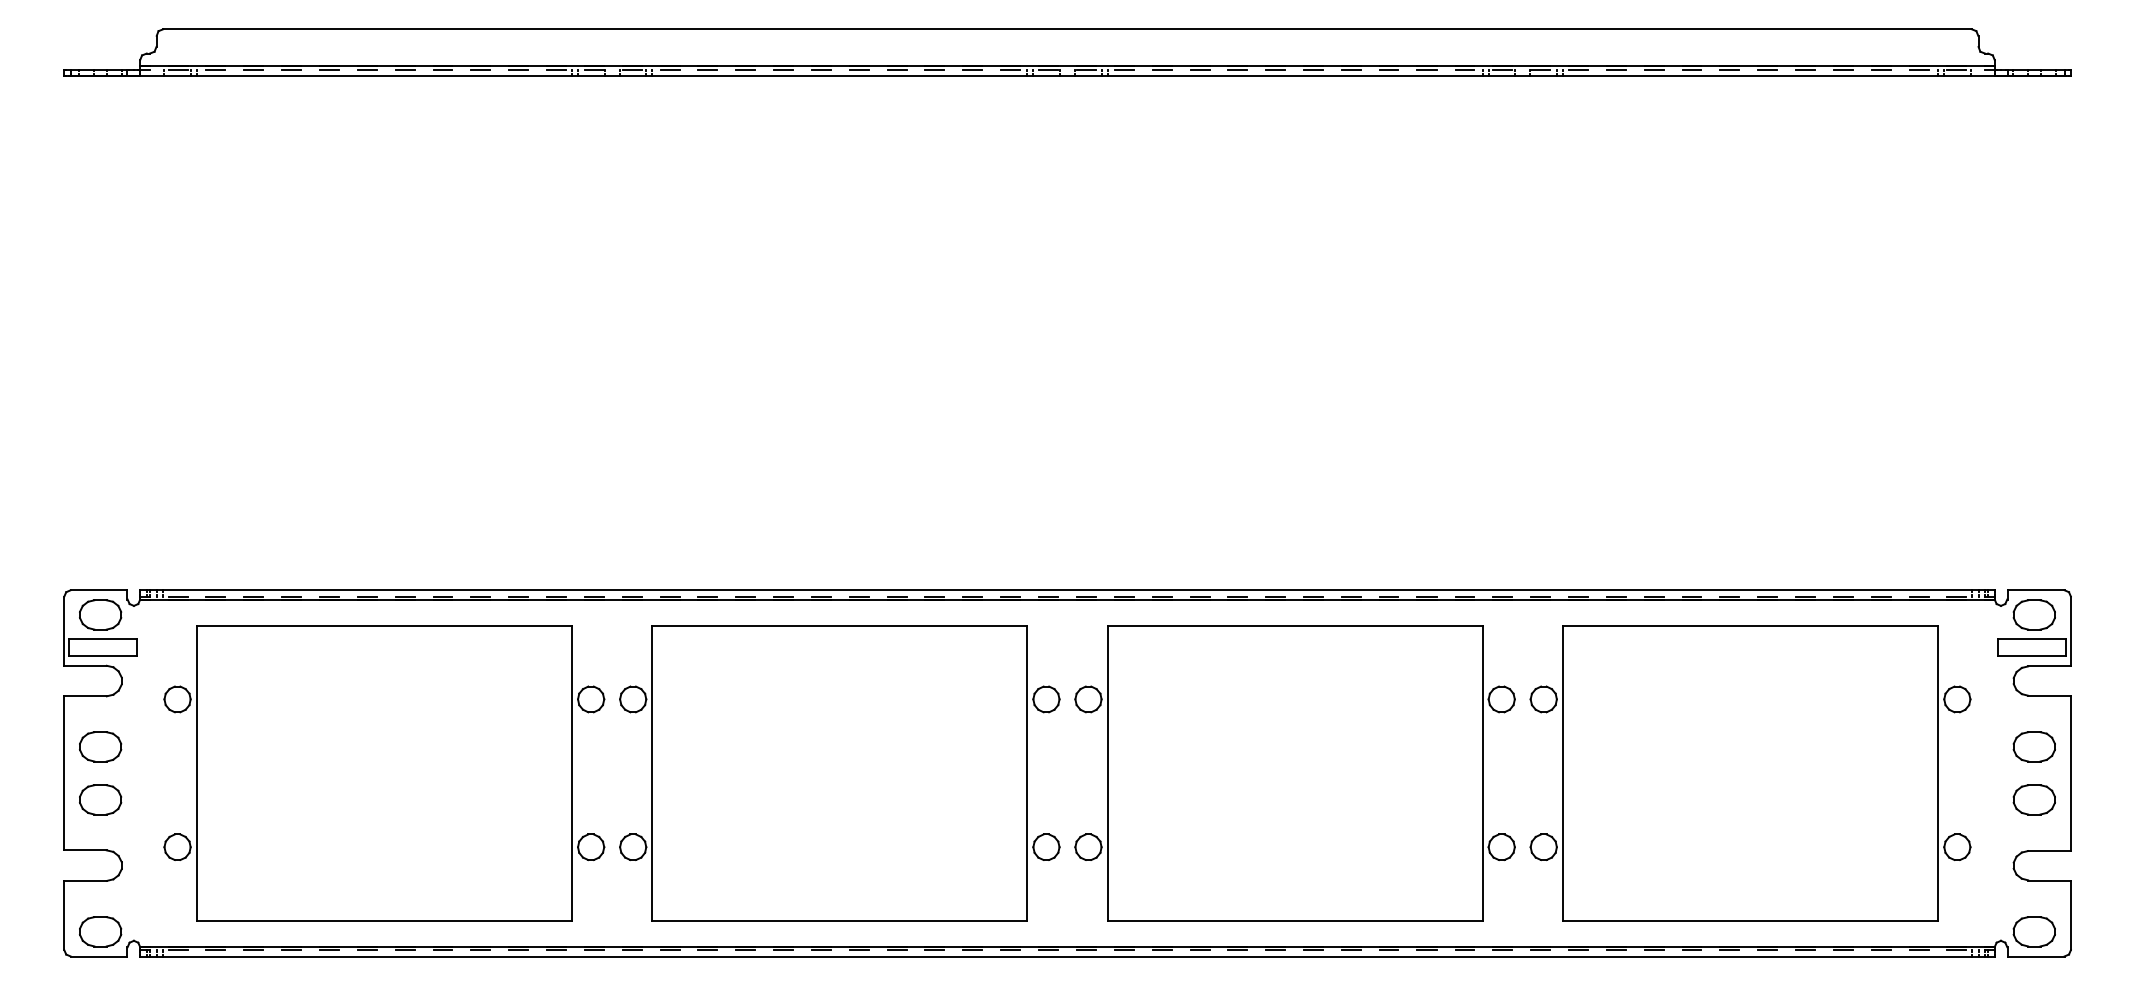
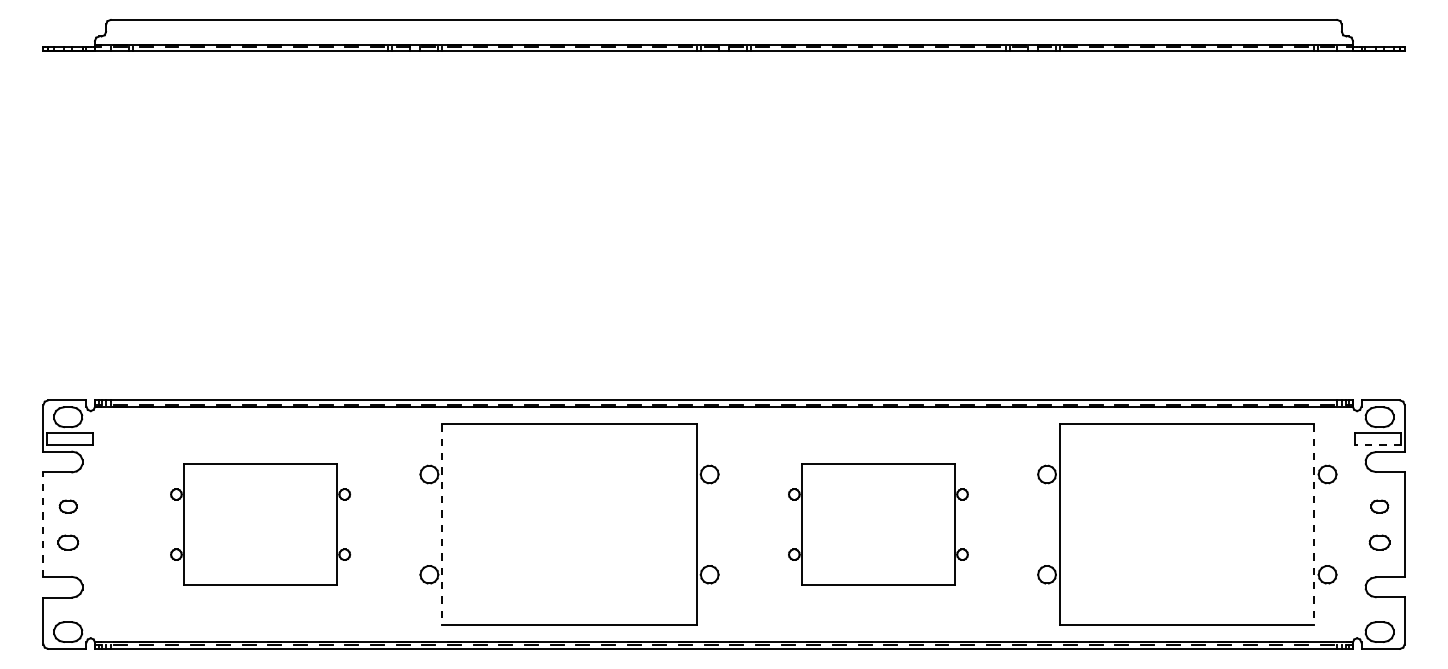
line: (2032, 655) -> (1378, 444), solid -> dashed
part: (101, 746) -> (68, 506), size x0.6
part: (2033, 746) -> (1379, 506), size x0.6
line: (64, 773) -> (43, 524), solid -> dashed
part: (384, 773) -> (260, 524), size x0.6
part: (1295, 773) -> (878, 524), size x0.6
line: (652, 774) -> (442, 525), solid -> dashed
line: (1938, 774) -> (1314, 525), solid -> dashed
part: (101, 799) -> (68, 542), size x0.7
part: (2033, 799) -> (1379, 542), size x0.7

